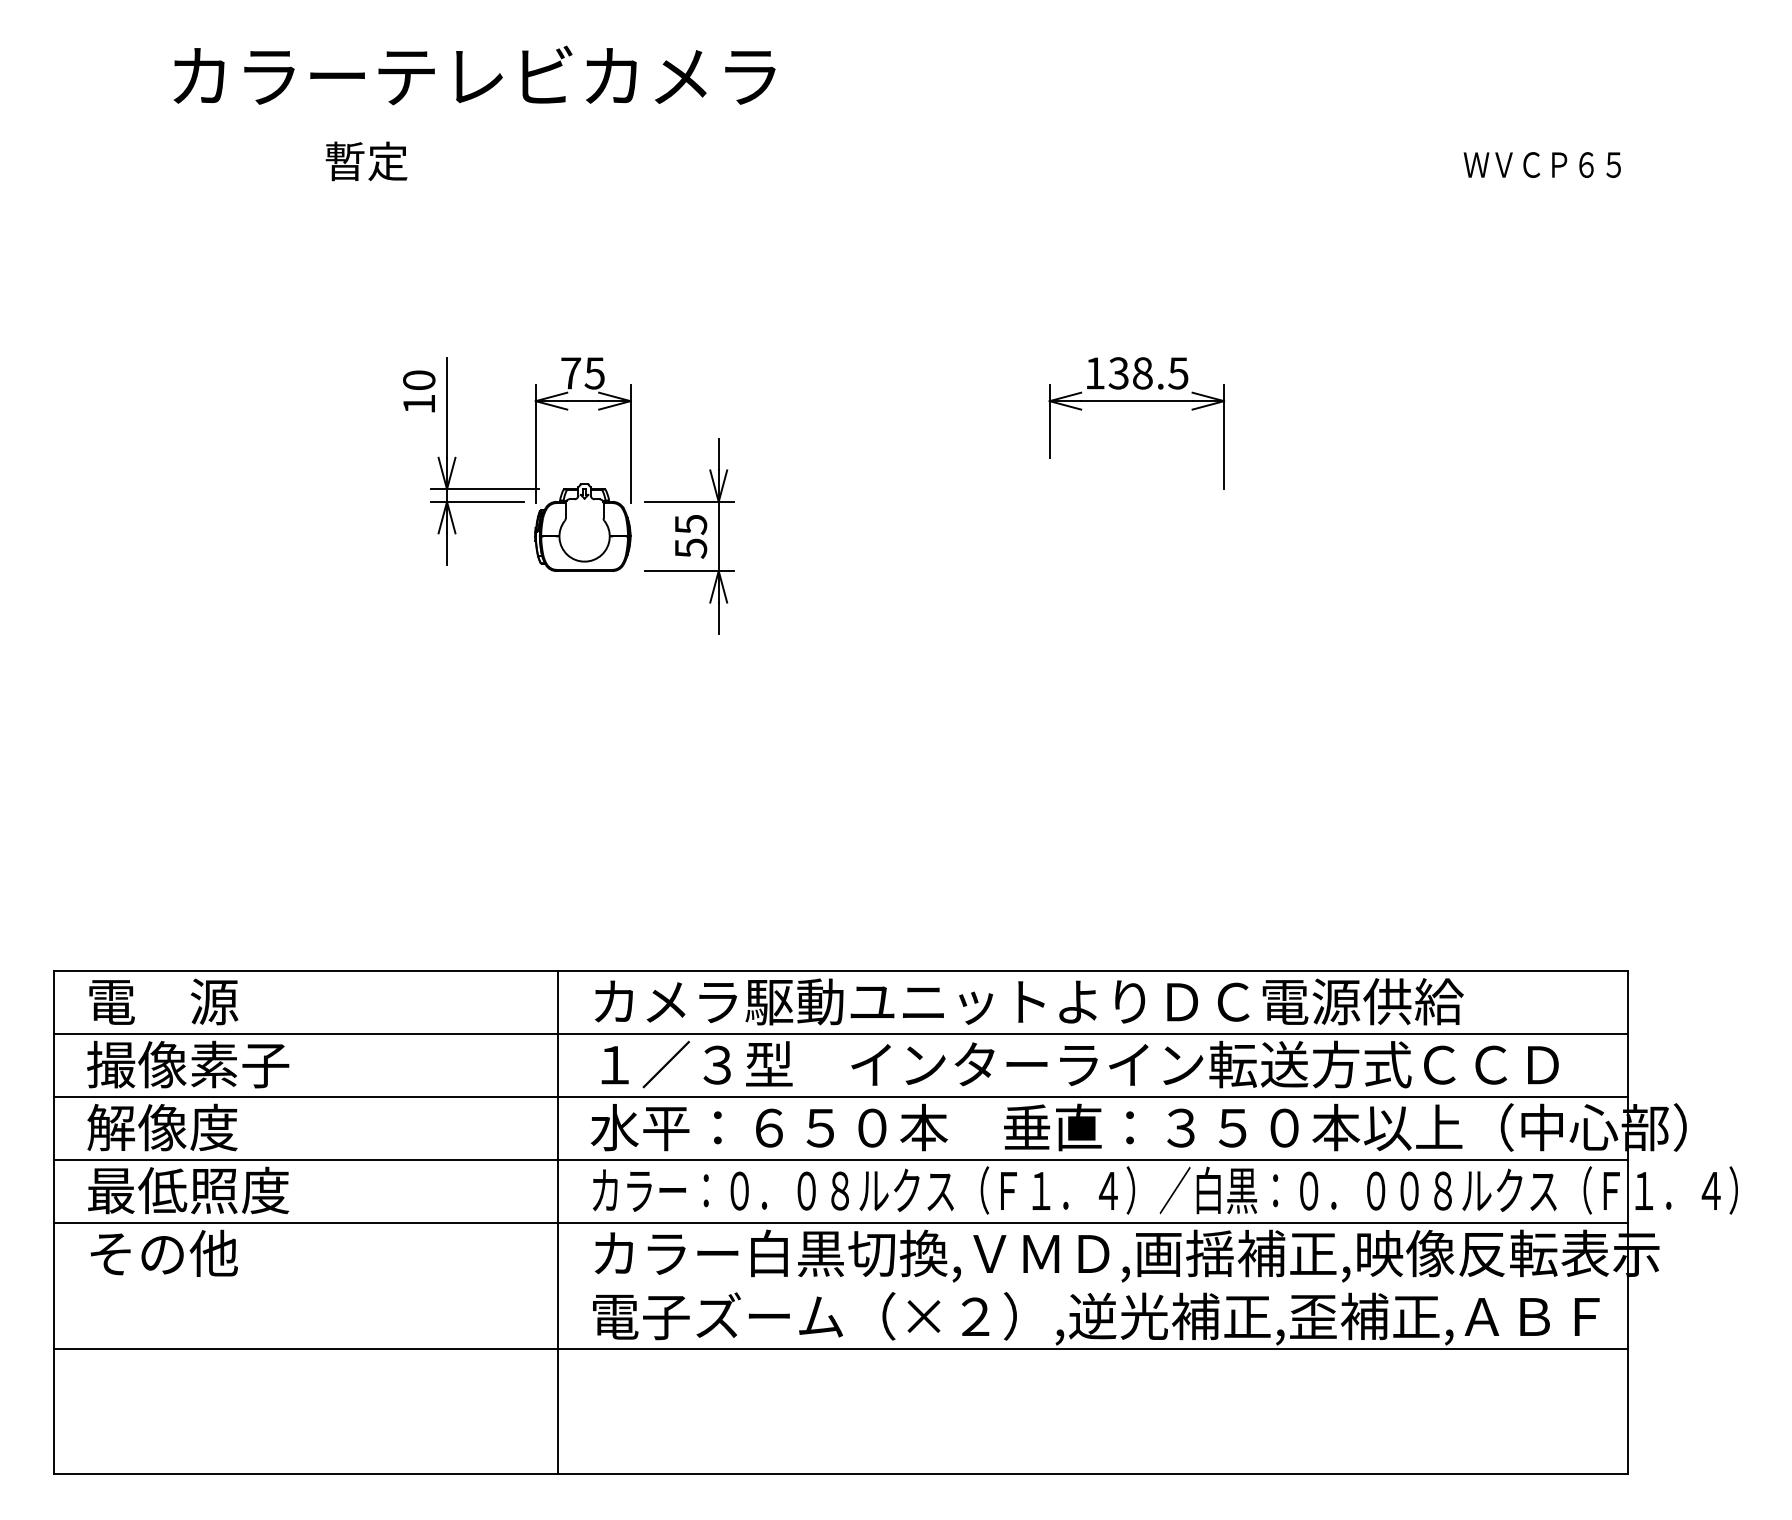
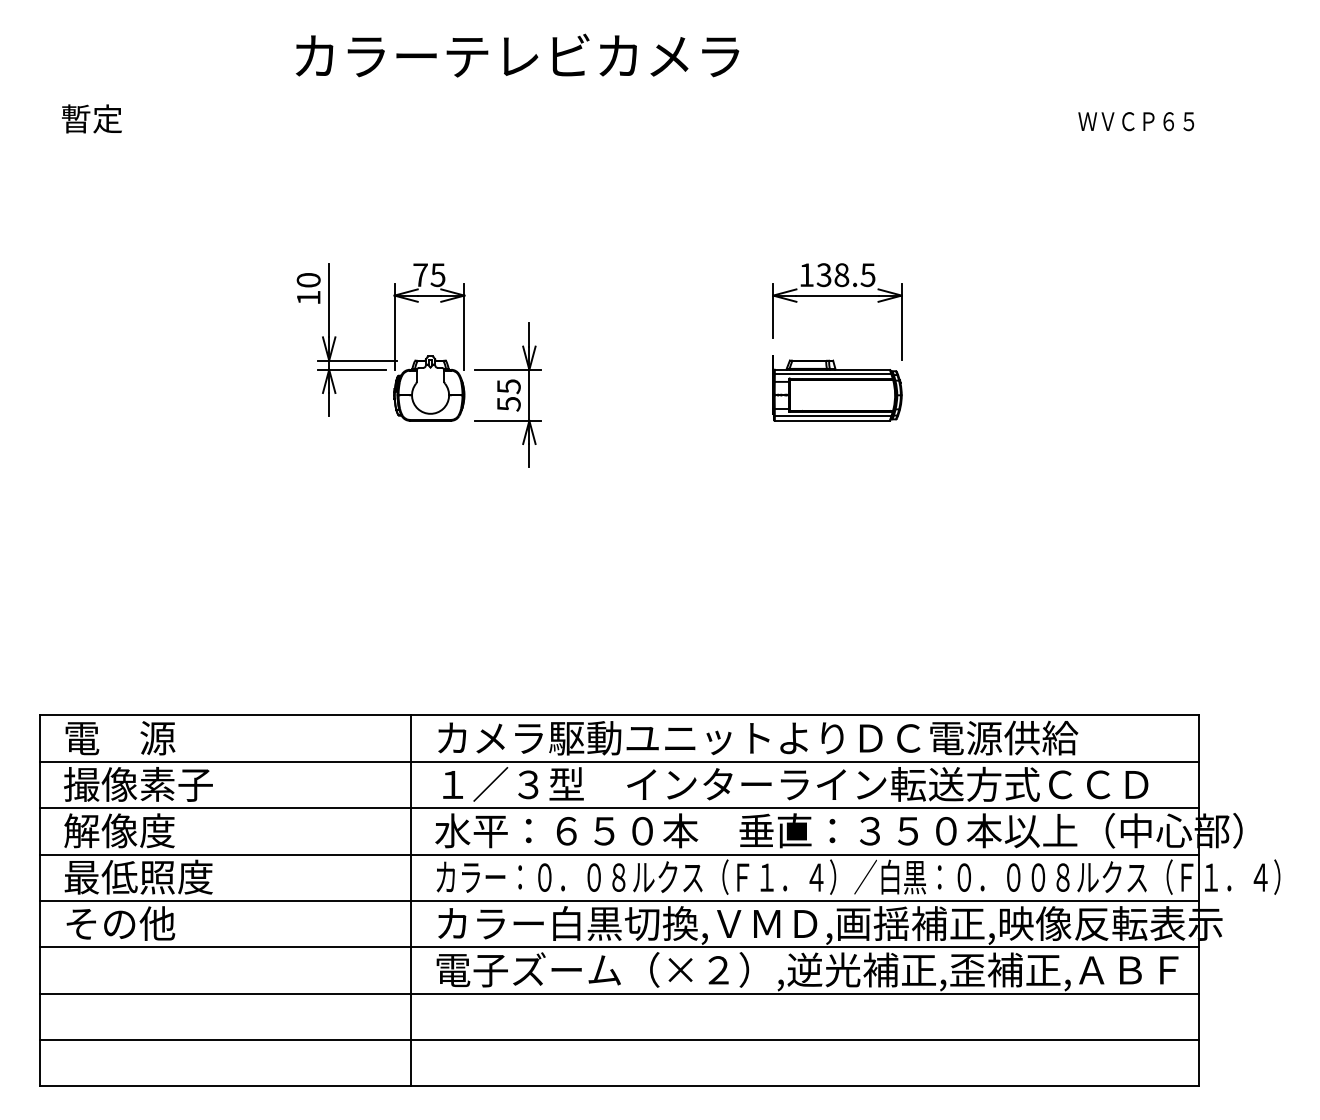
text: (474, 75) -> (517, 55), moved
text: (366, 160) -> (91, 118), moved
part: (1136, 527) -> (837, 388), added
line: (841, 1285) -> (619, 947), added
line: (841, 1412) -> (619, 1040), added

